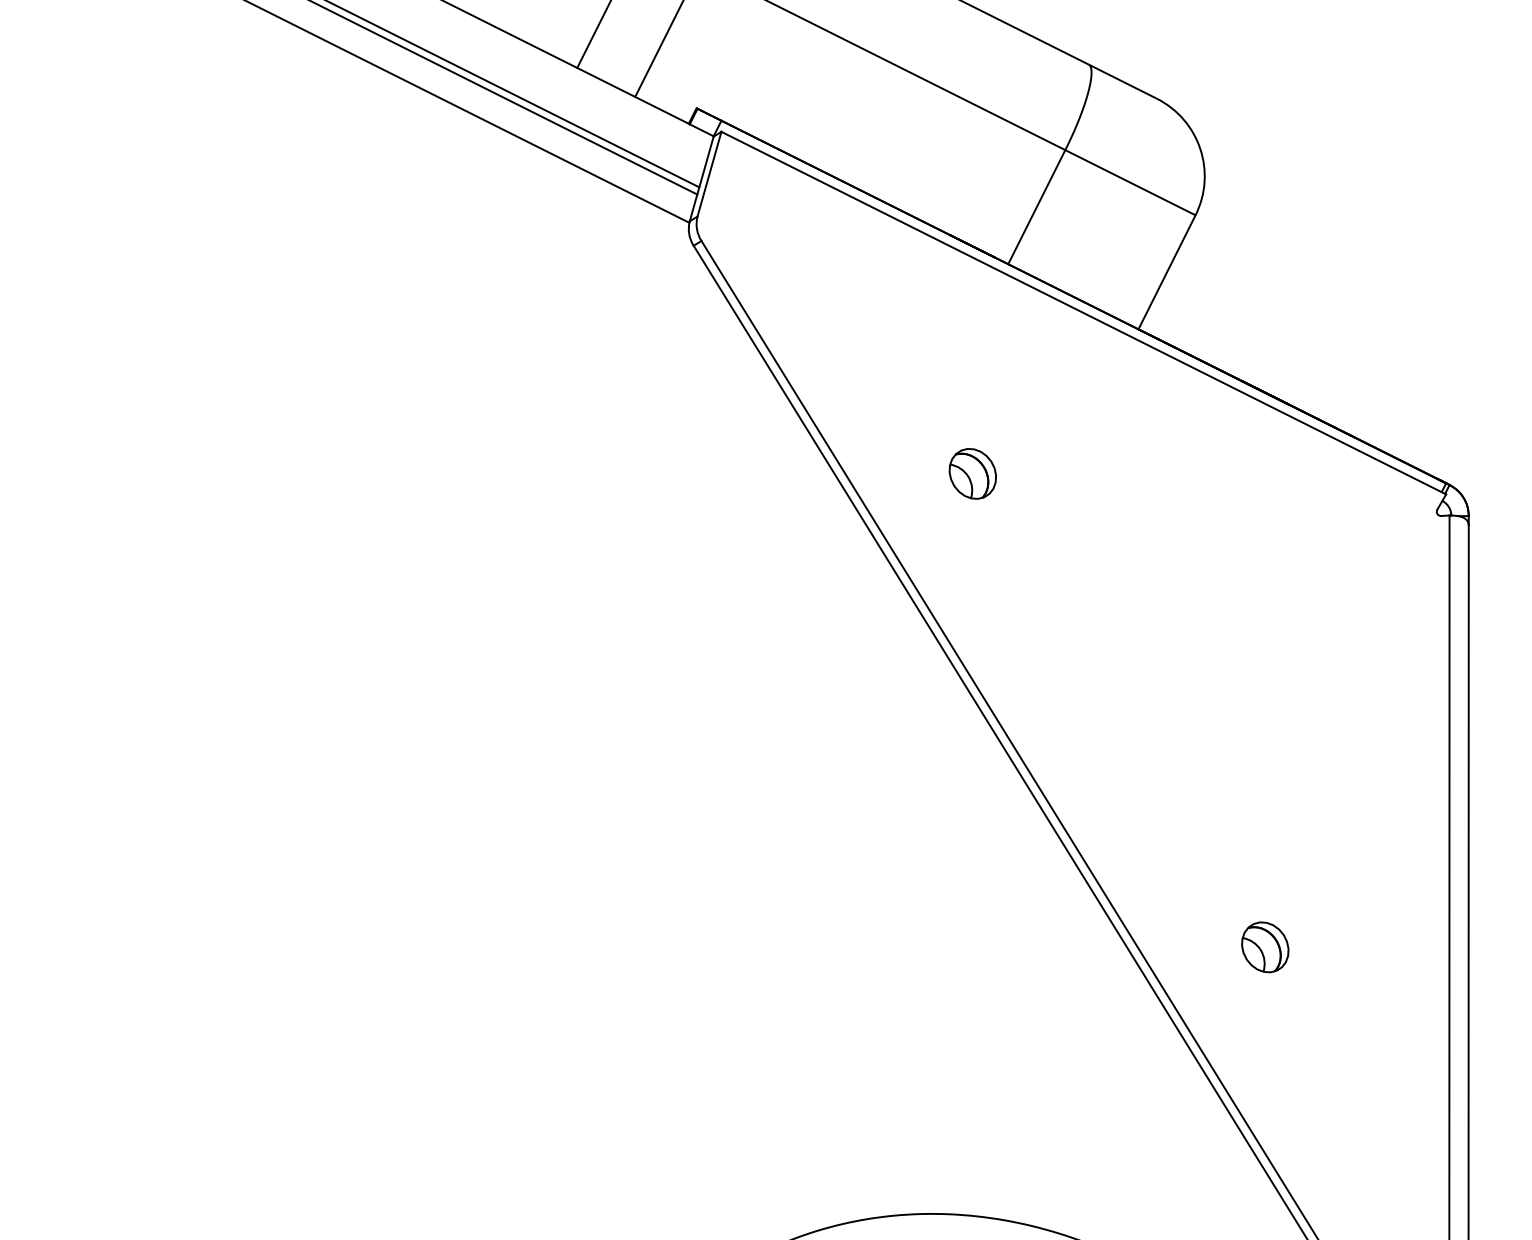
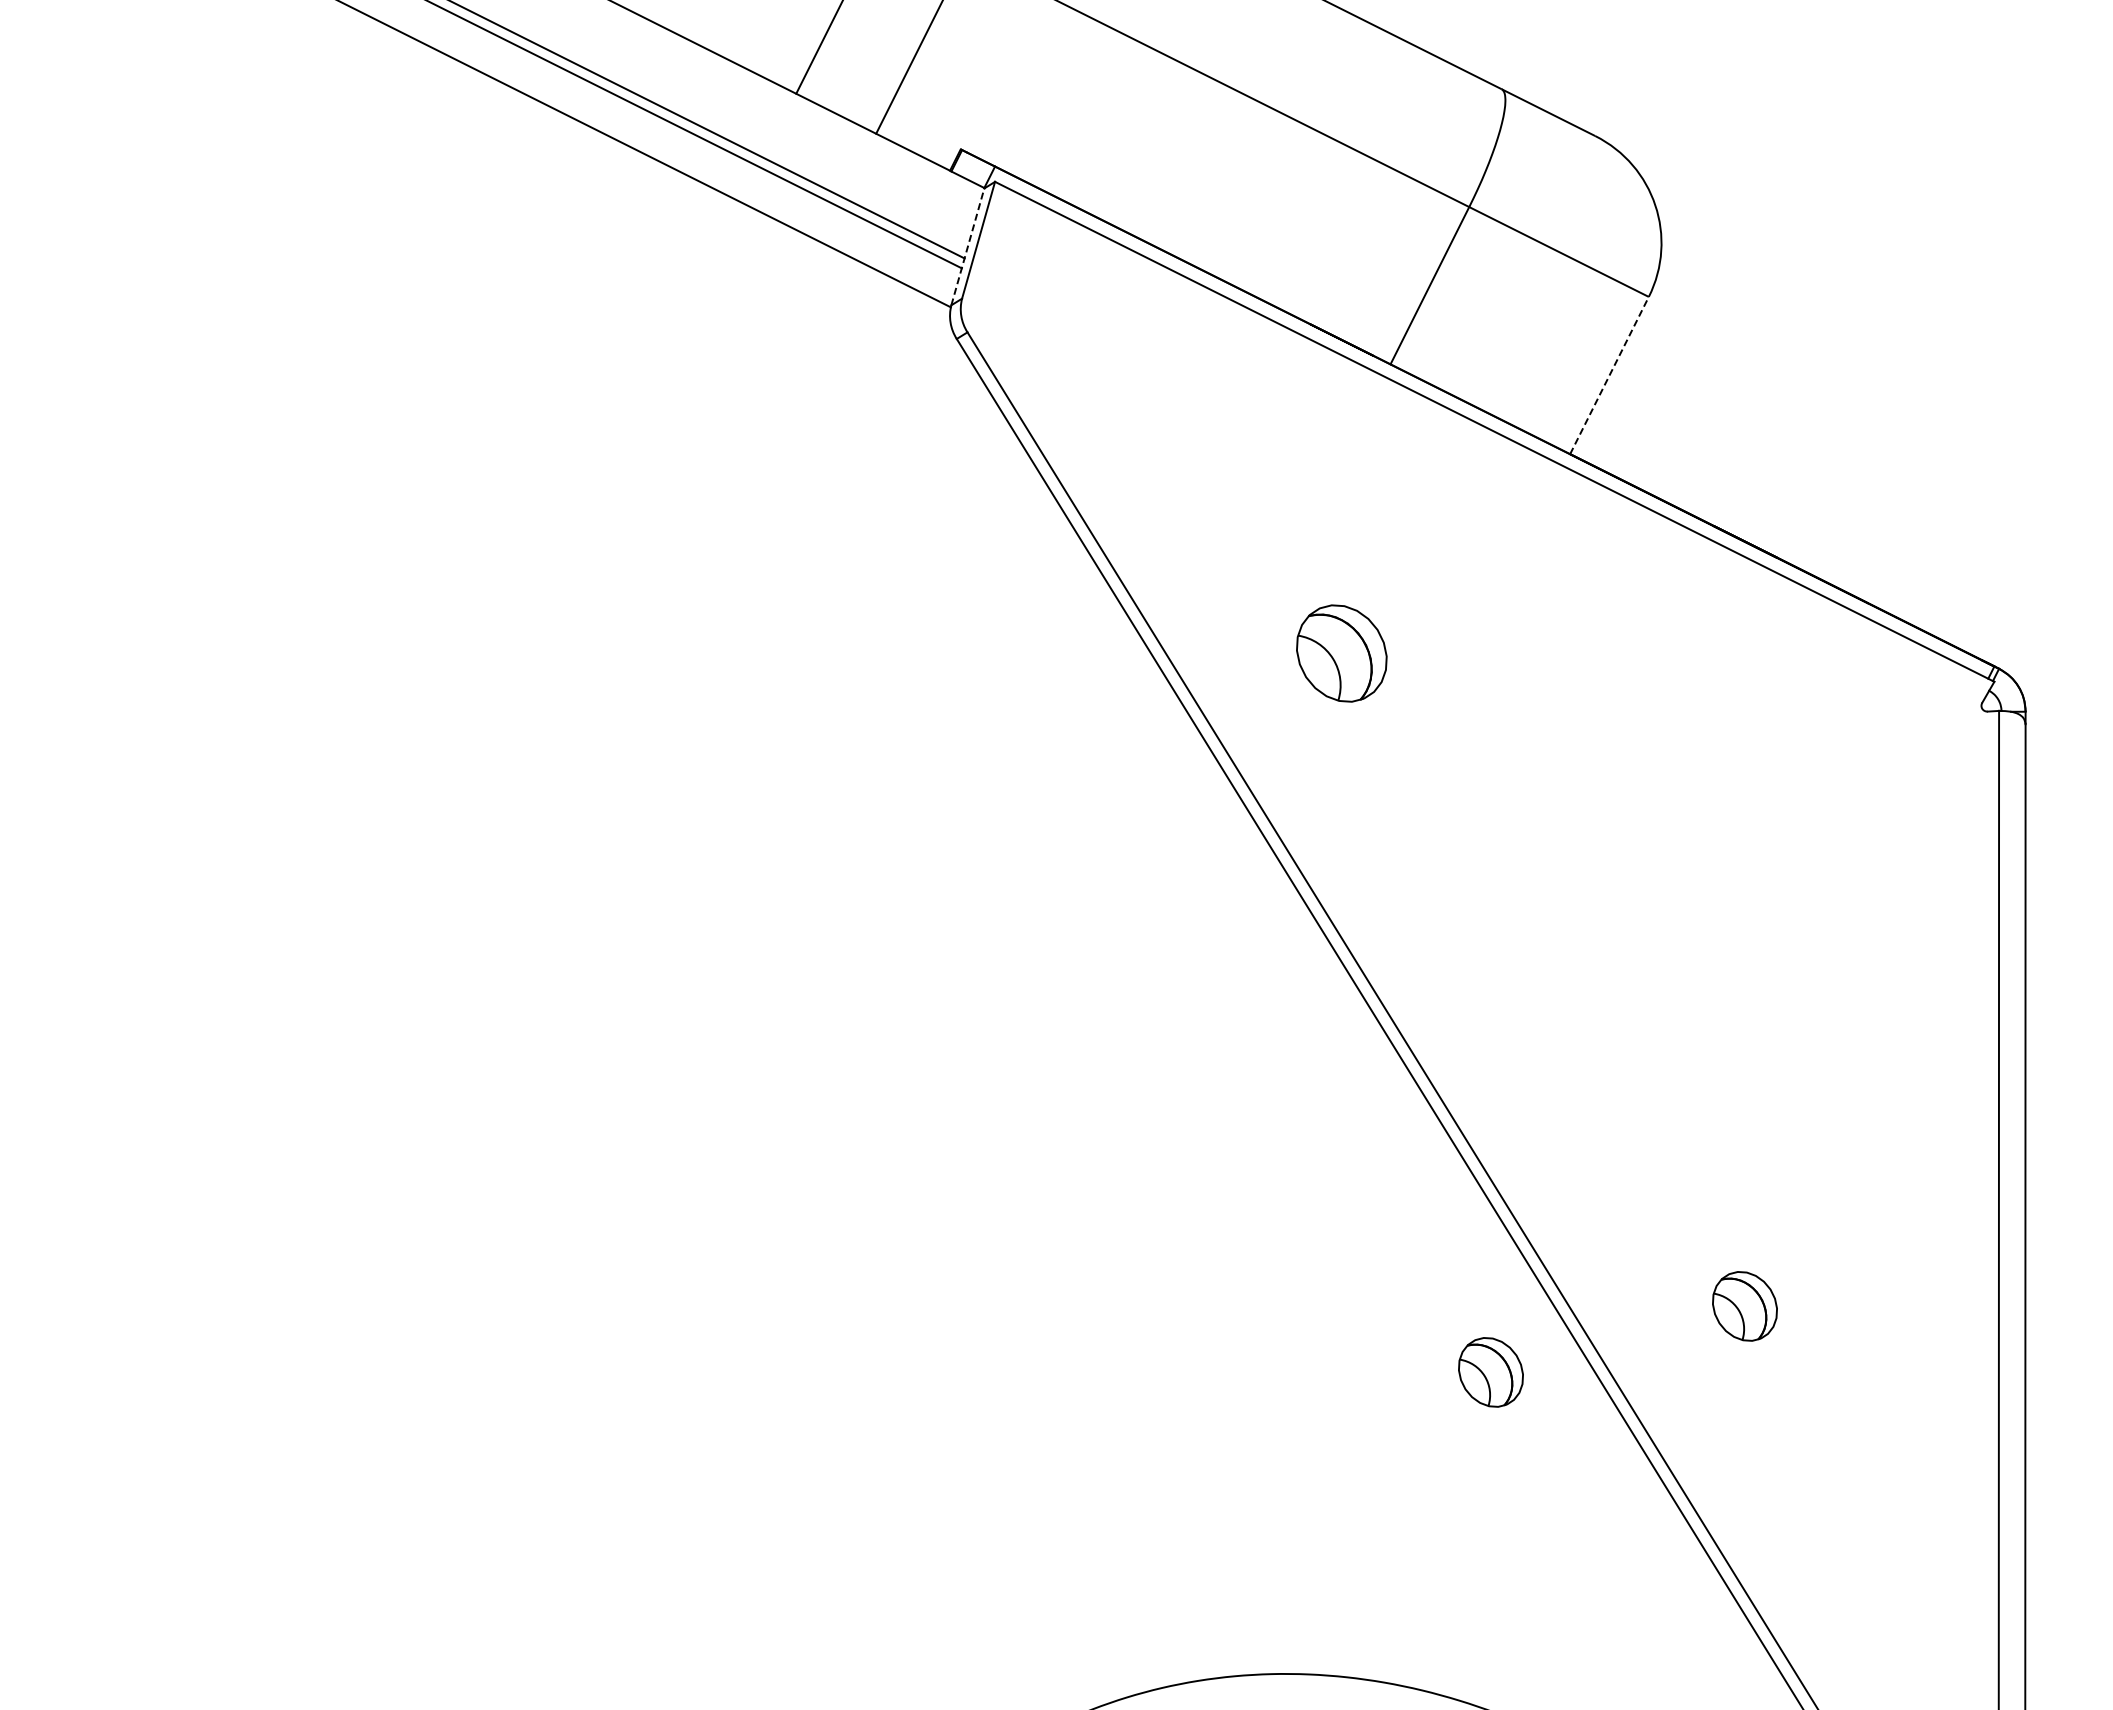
line: (701, 178) -> (967, 246), solid -> dashed
line: (1167, 272) -> (1609, 375), solid -> dashed
part: (972, 473) -> (1341, 653), size x1.4
part: (1080, 995) -> (1490, 1372), added

